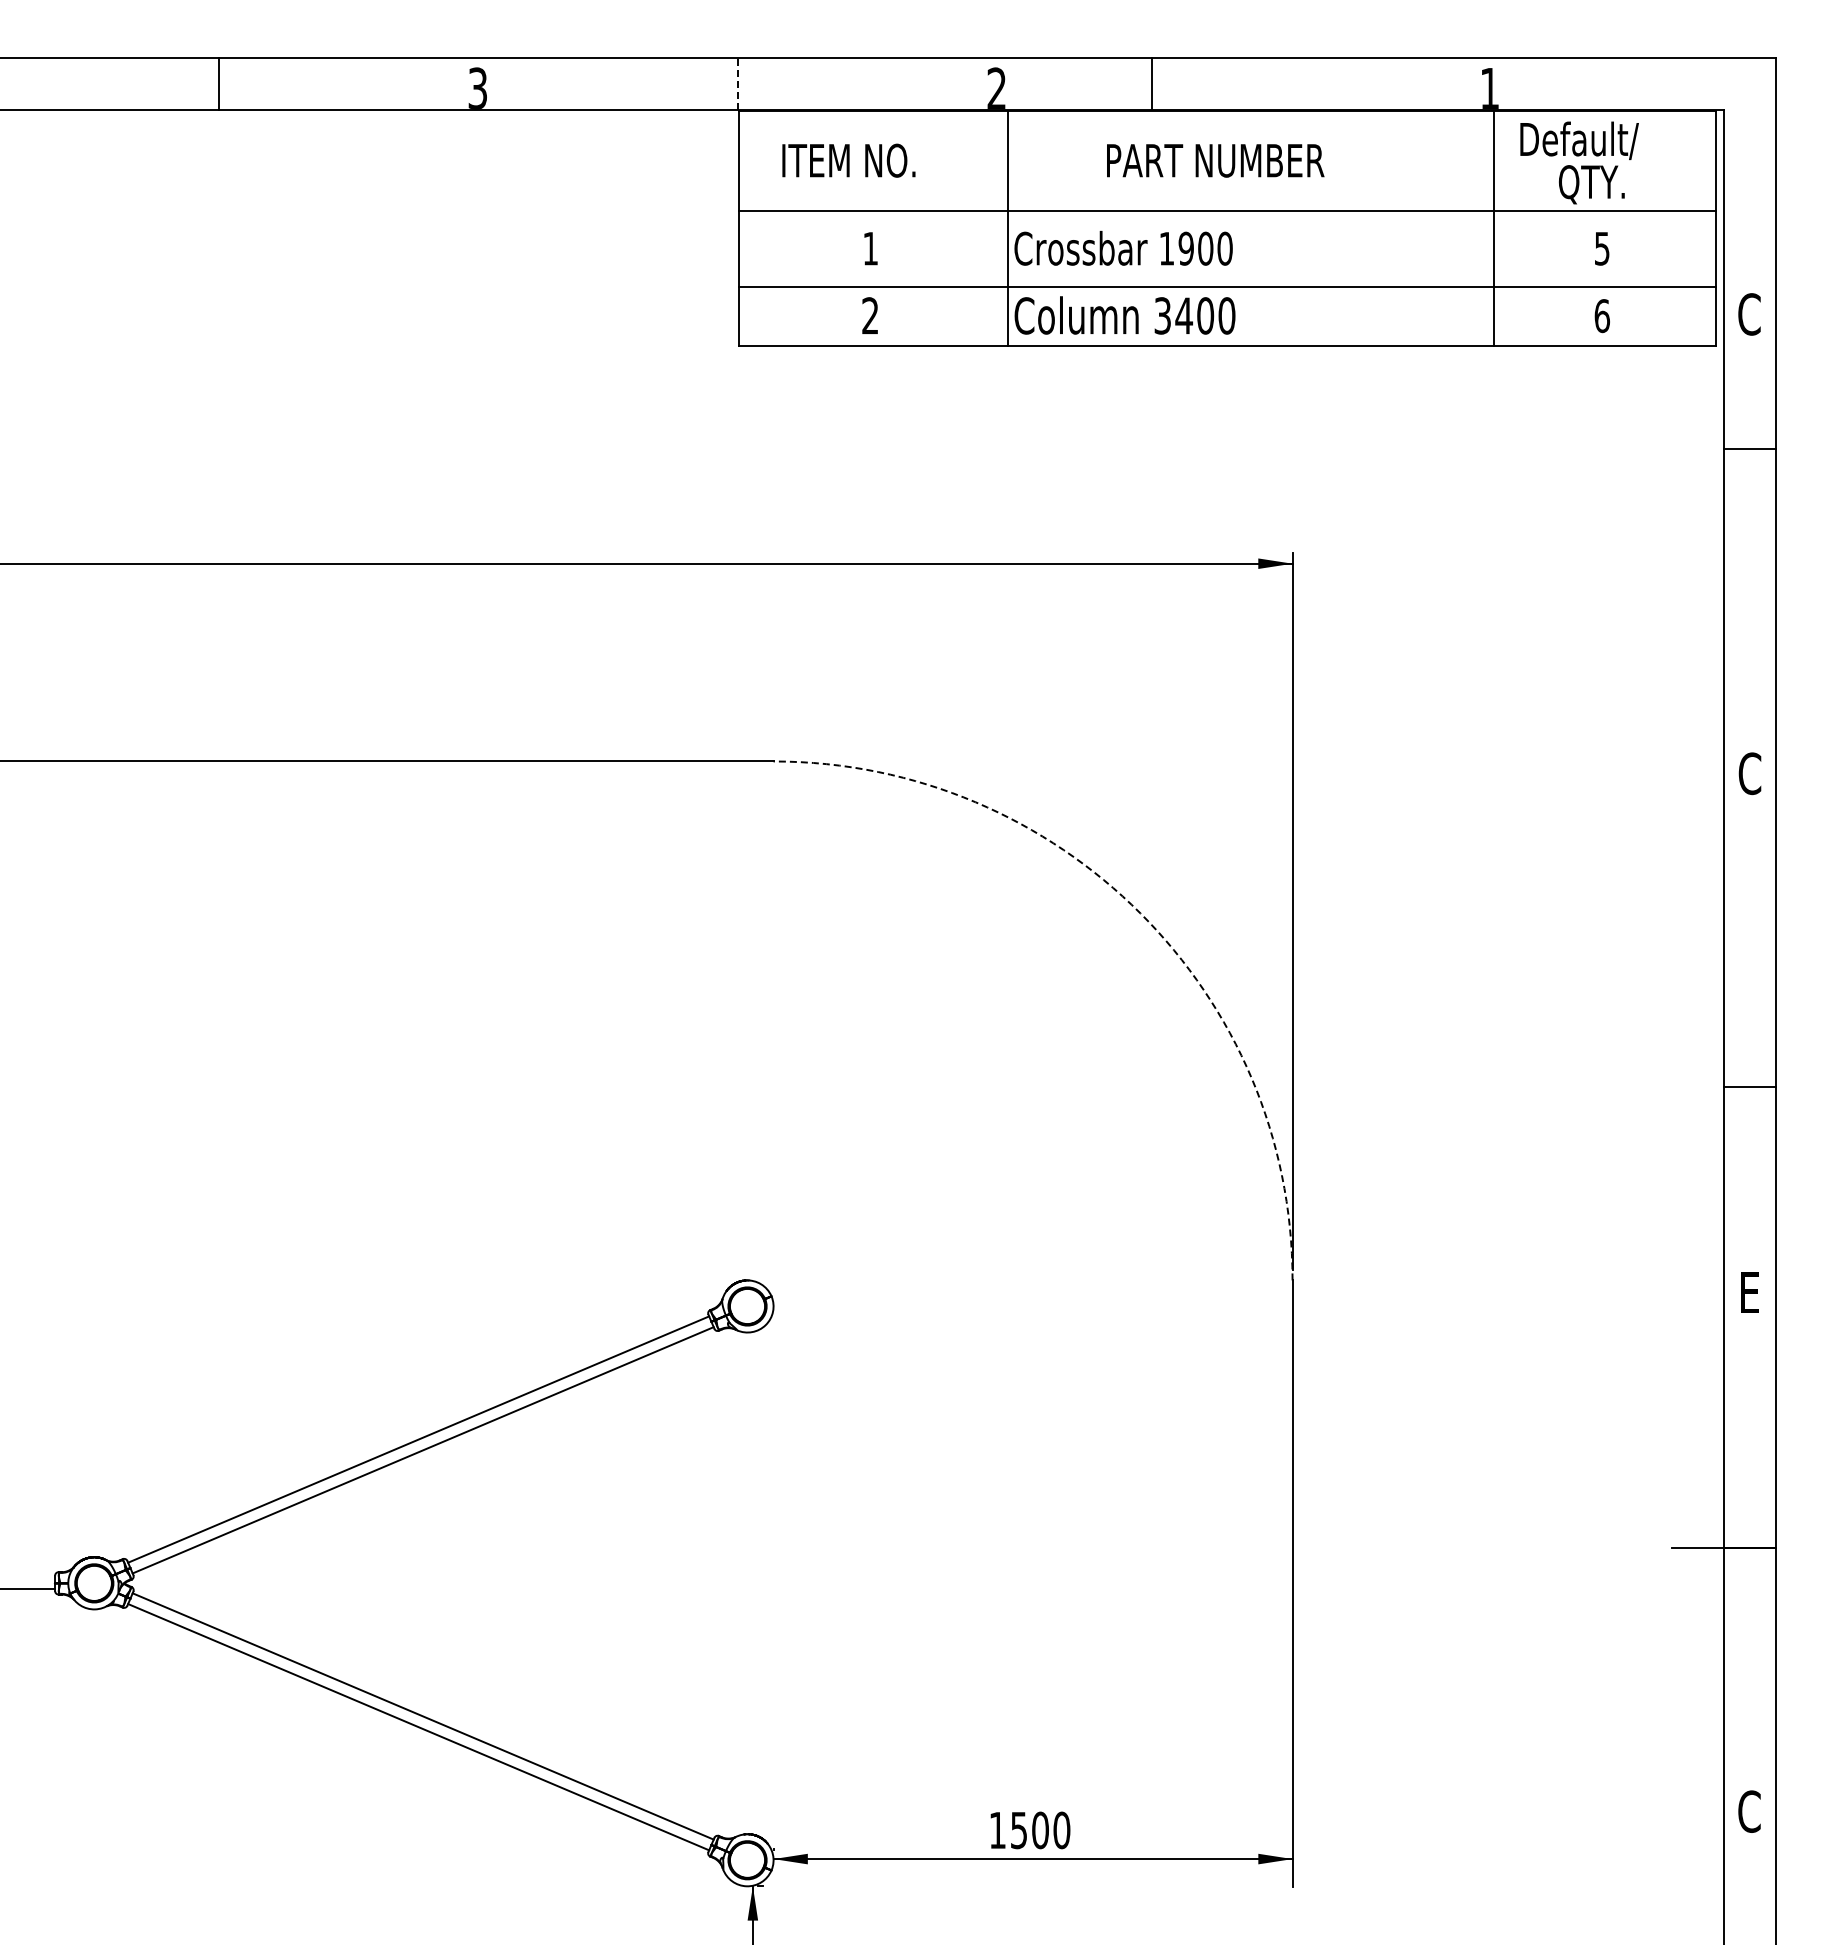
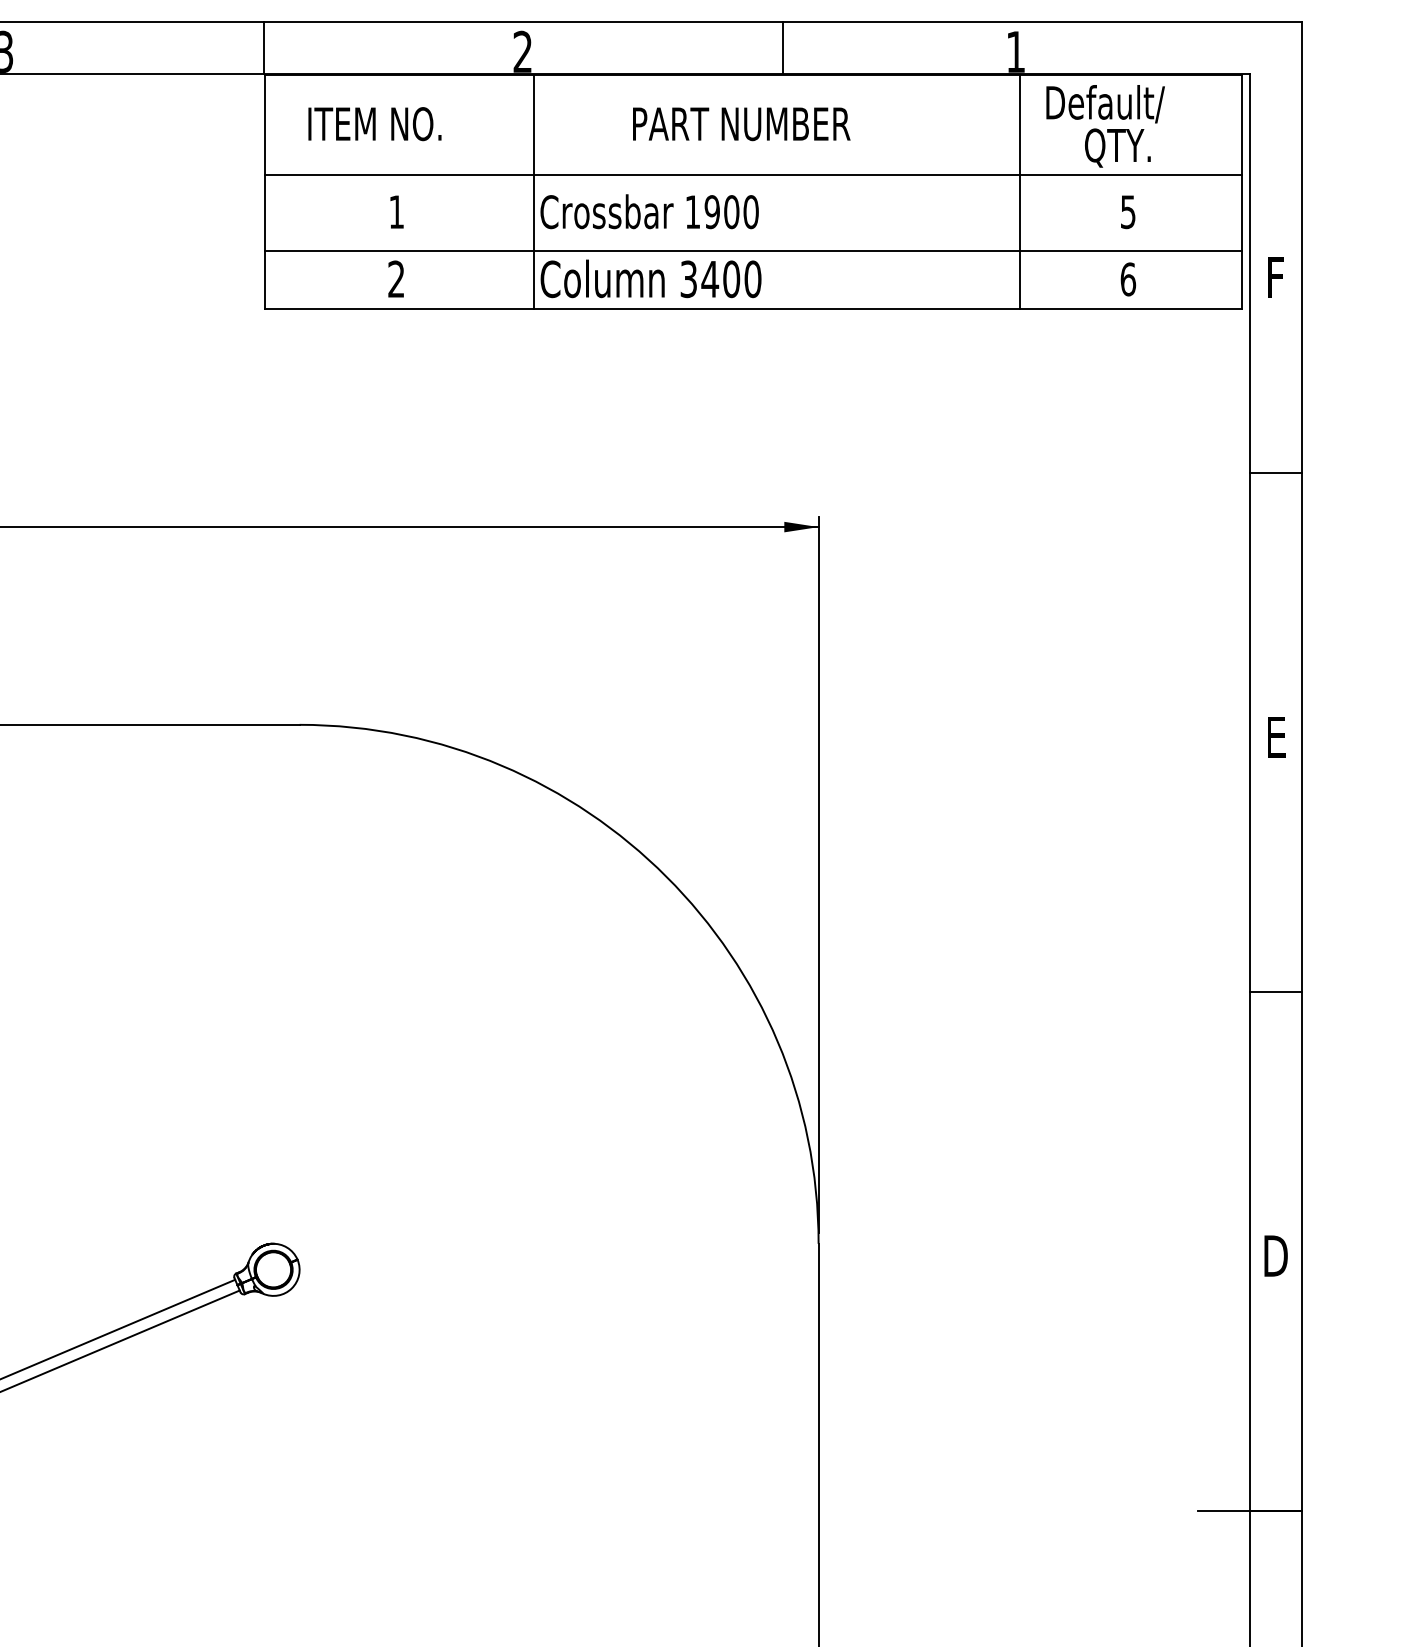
line: (737, 84) -> (263, 47), dashed -> solid
line: (1151, 84) -> (782, 47), moved
text: (1749, 314) -> (1275, 277), C -> F
line: (1749, 448) -> (1275, 472), moved
text: (1749, 773) -> (1275, 736), C -> E
arc: (1140, 913) -> (666, 876), dashed -> solid
line: (1749, 1086) -> (1275, 991), moved
text: (1749, 1292) -> (1275, 1255), E -> D

